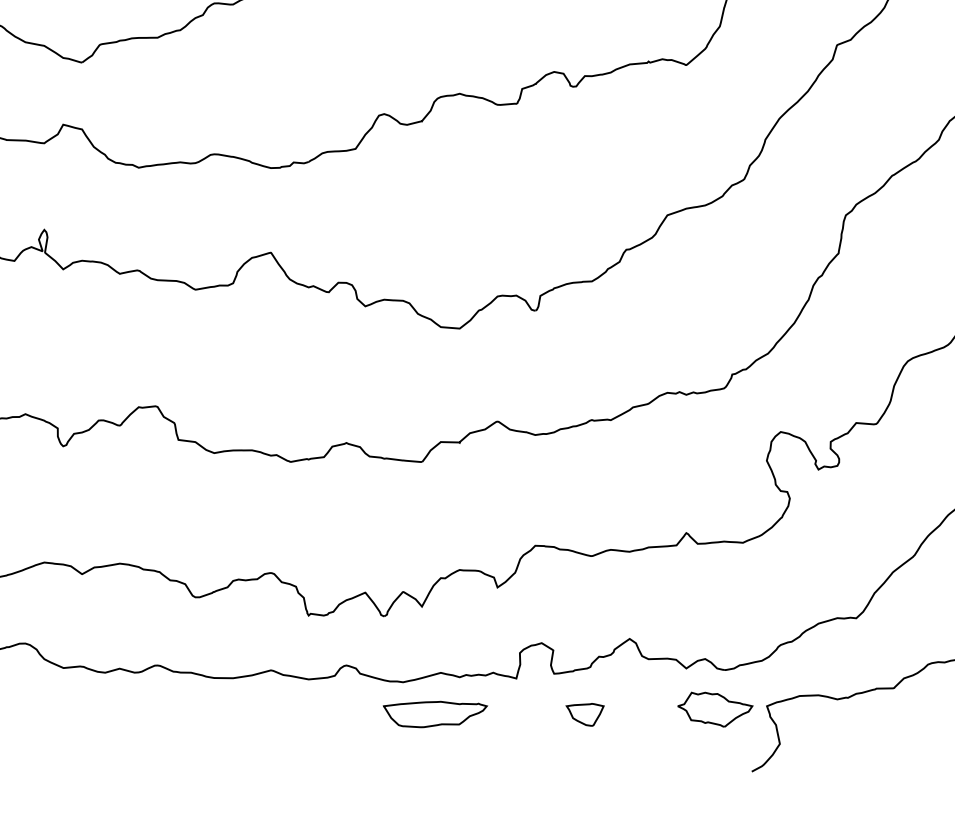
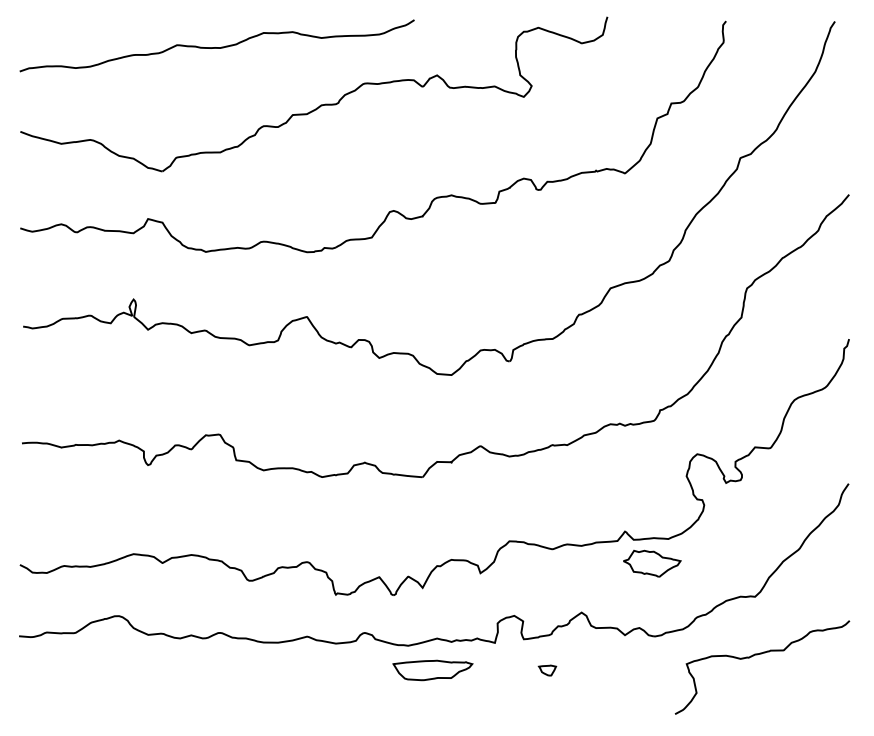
part: (715, 709) -> (652, 563), moved
part: (585, 714) -> (547, 670), size x0.6

